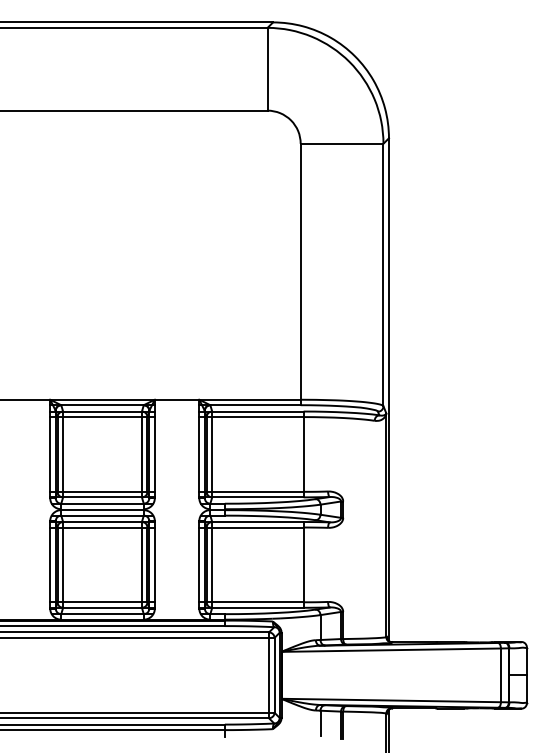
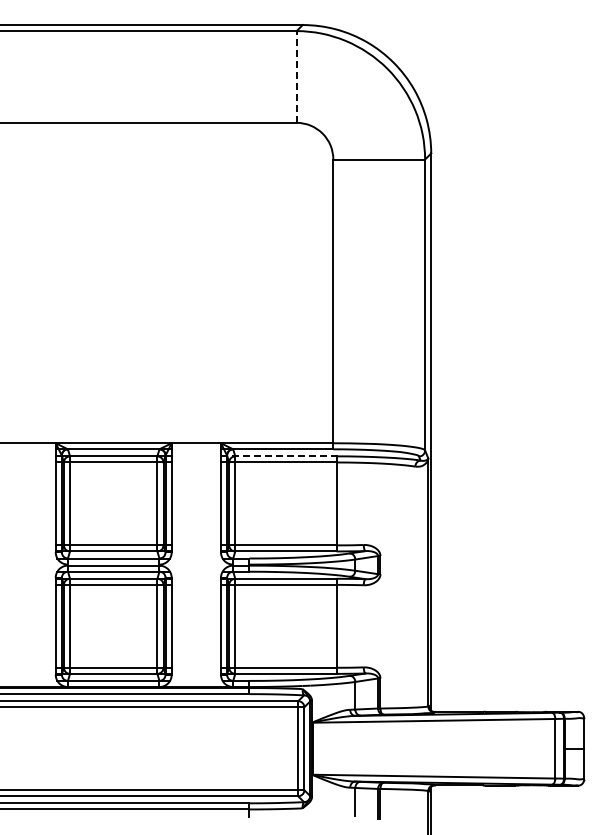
line: (267, 68) -> (296, 76), solid -> dashed
line: (251, 411) -> (278, 456), solid -> dashed

